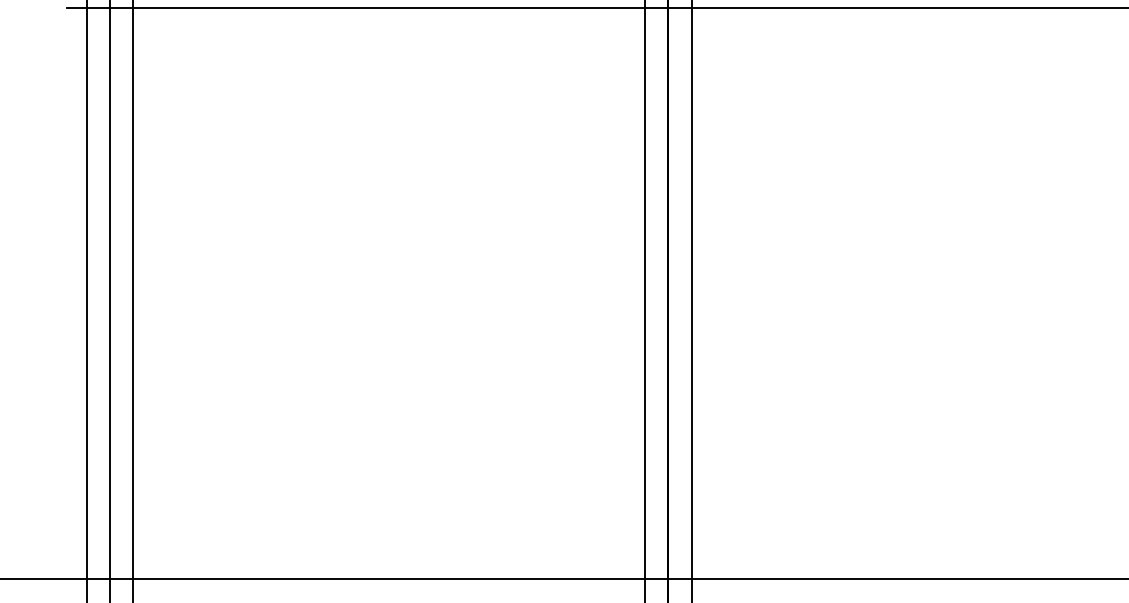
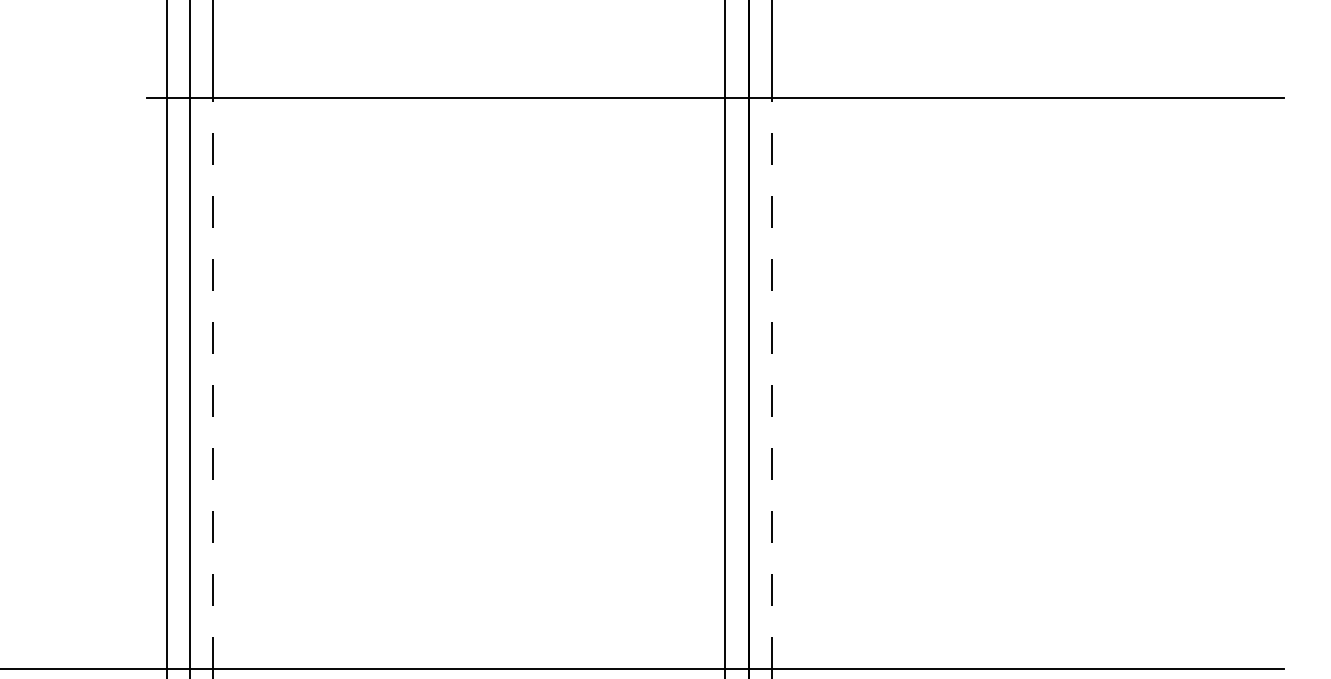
line: (133, 293) -> (213, 383), solid -> dashed
line: (691, 293) -> (771, 383), solid -> dashed

